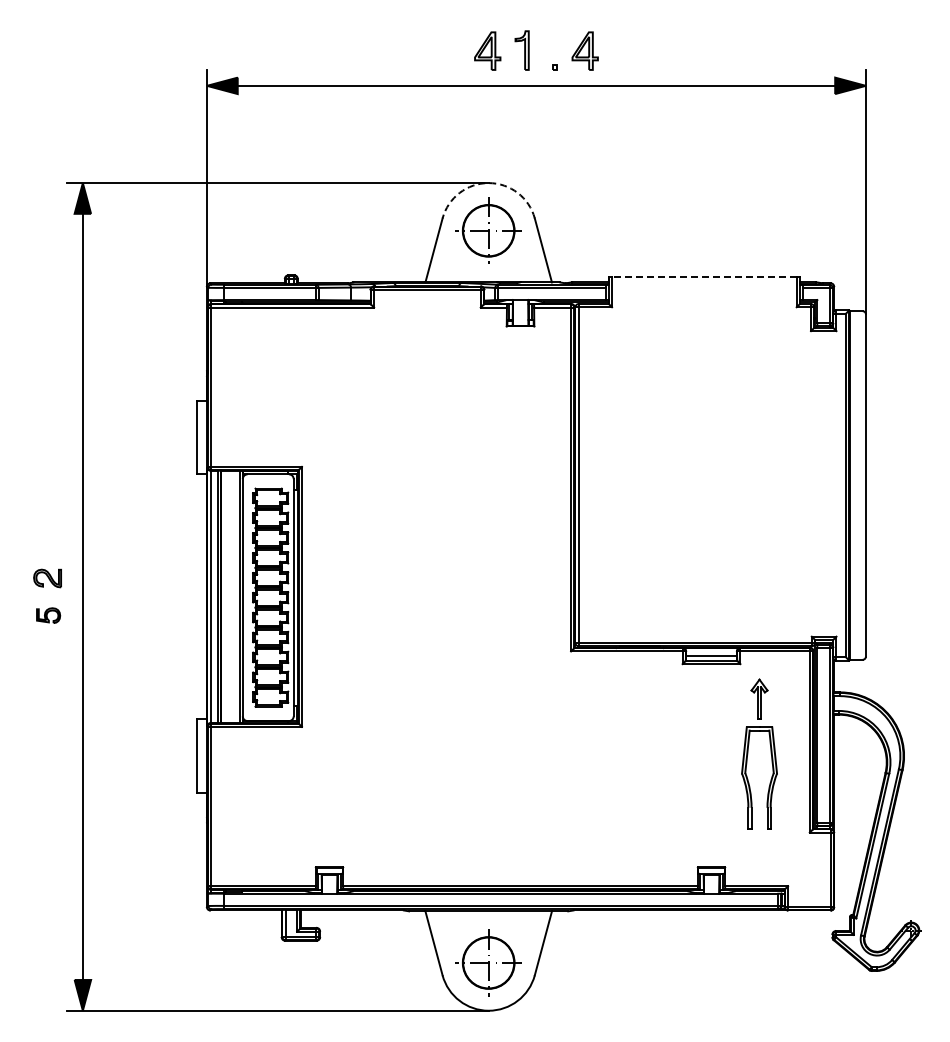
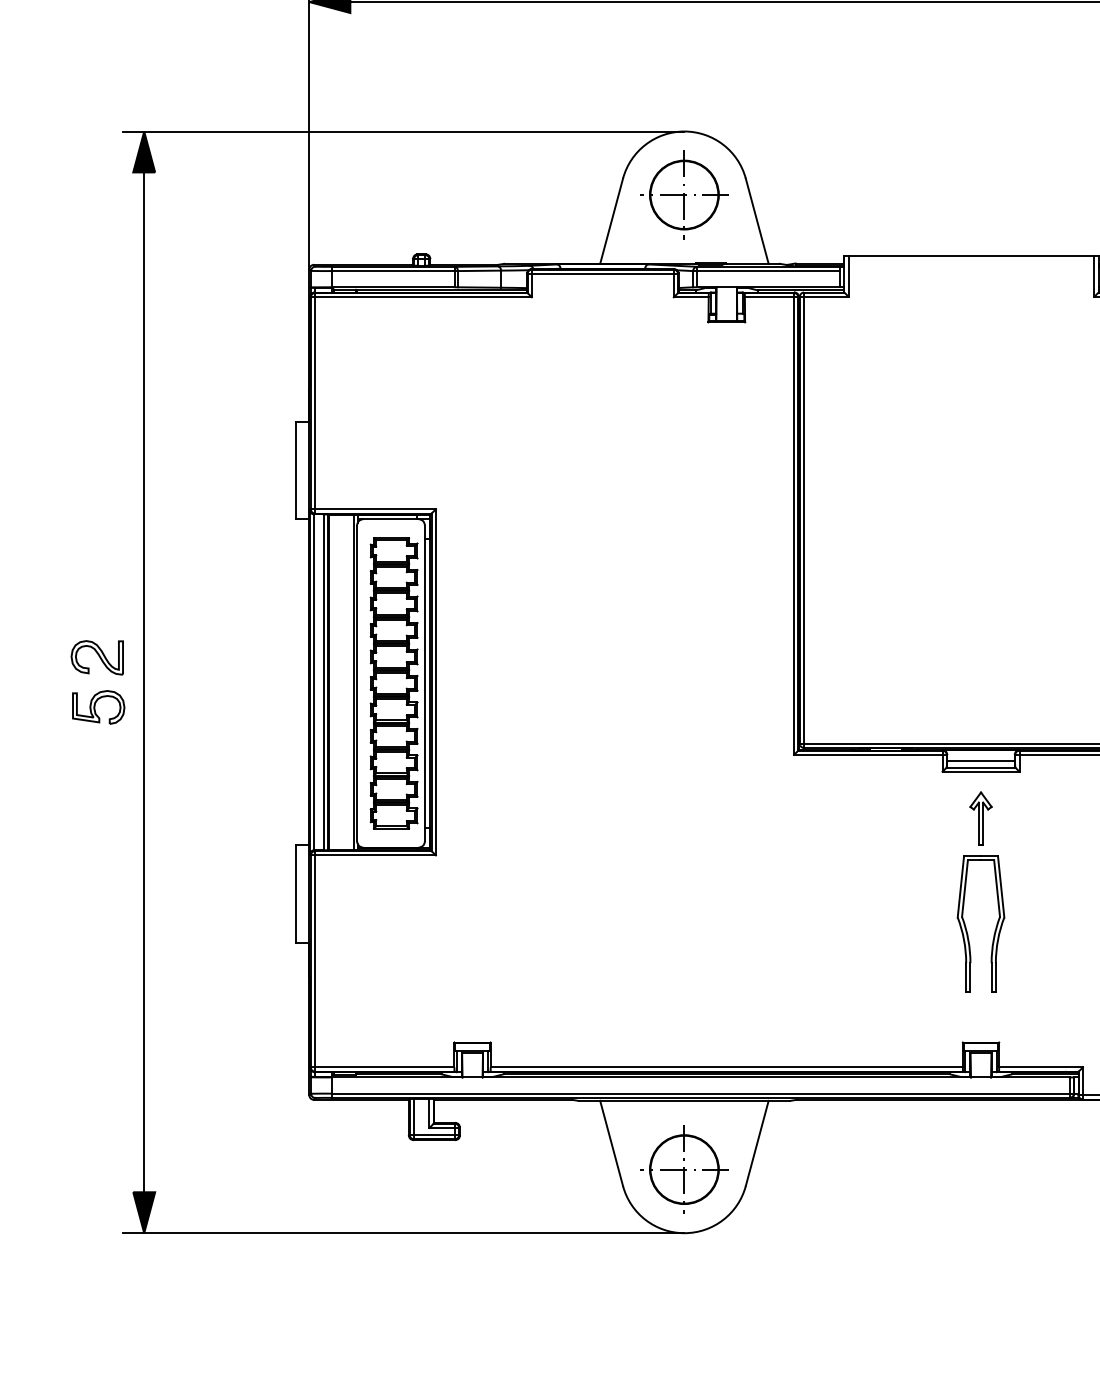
arc: (488, 183) -> (684, 132), dashed -> solid
line: (703, 276) -> (970, 255), dashed -> solid
part: (47, 578) -> (97, 657), size x1.43
part: (48, 615) -> (98, 707), size x1.67
part: (748, 753) -> (966, 890), moved

